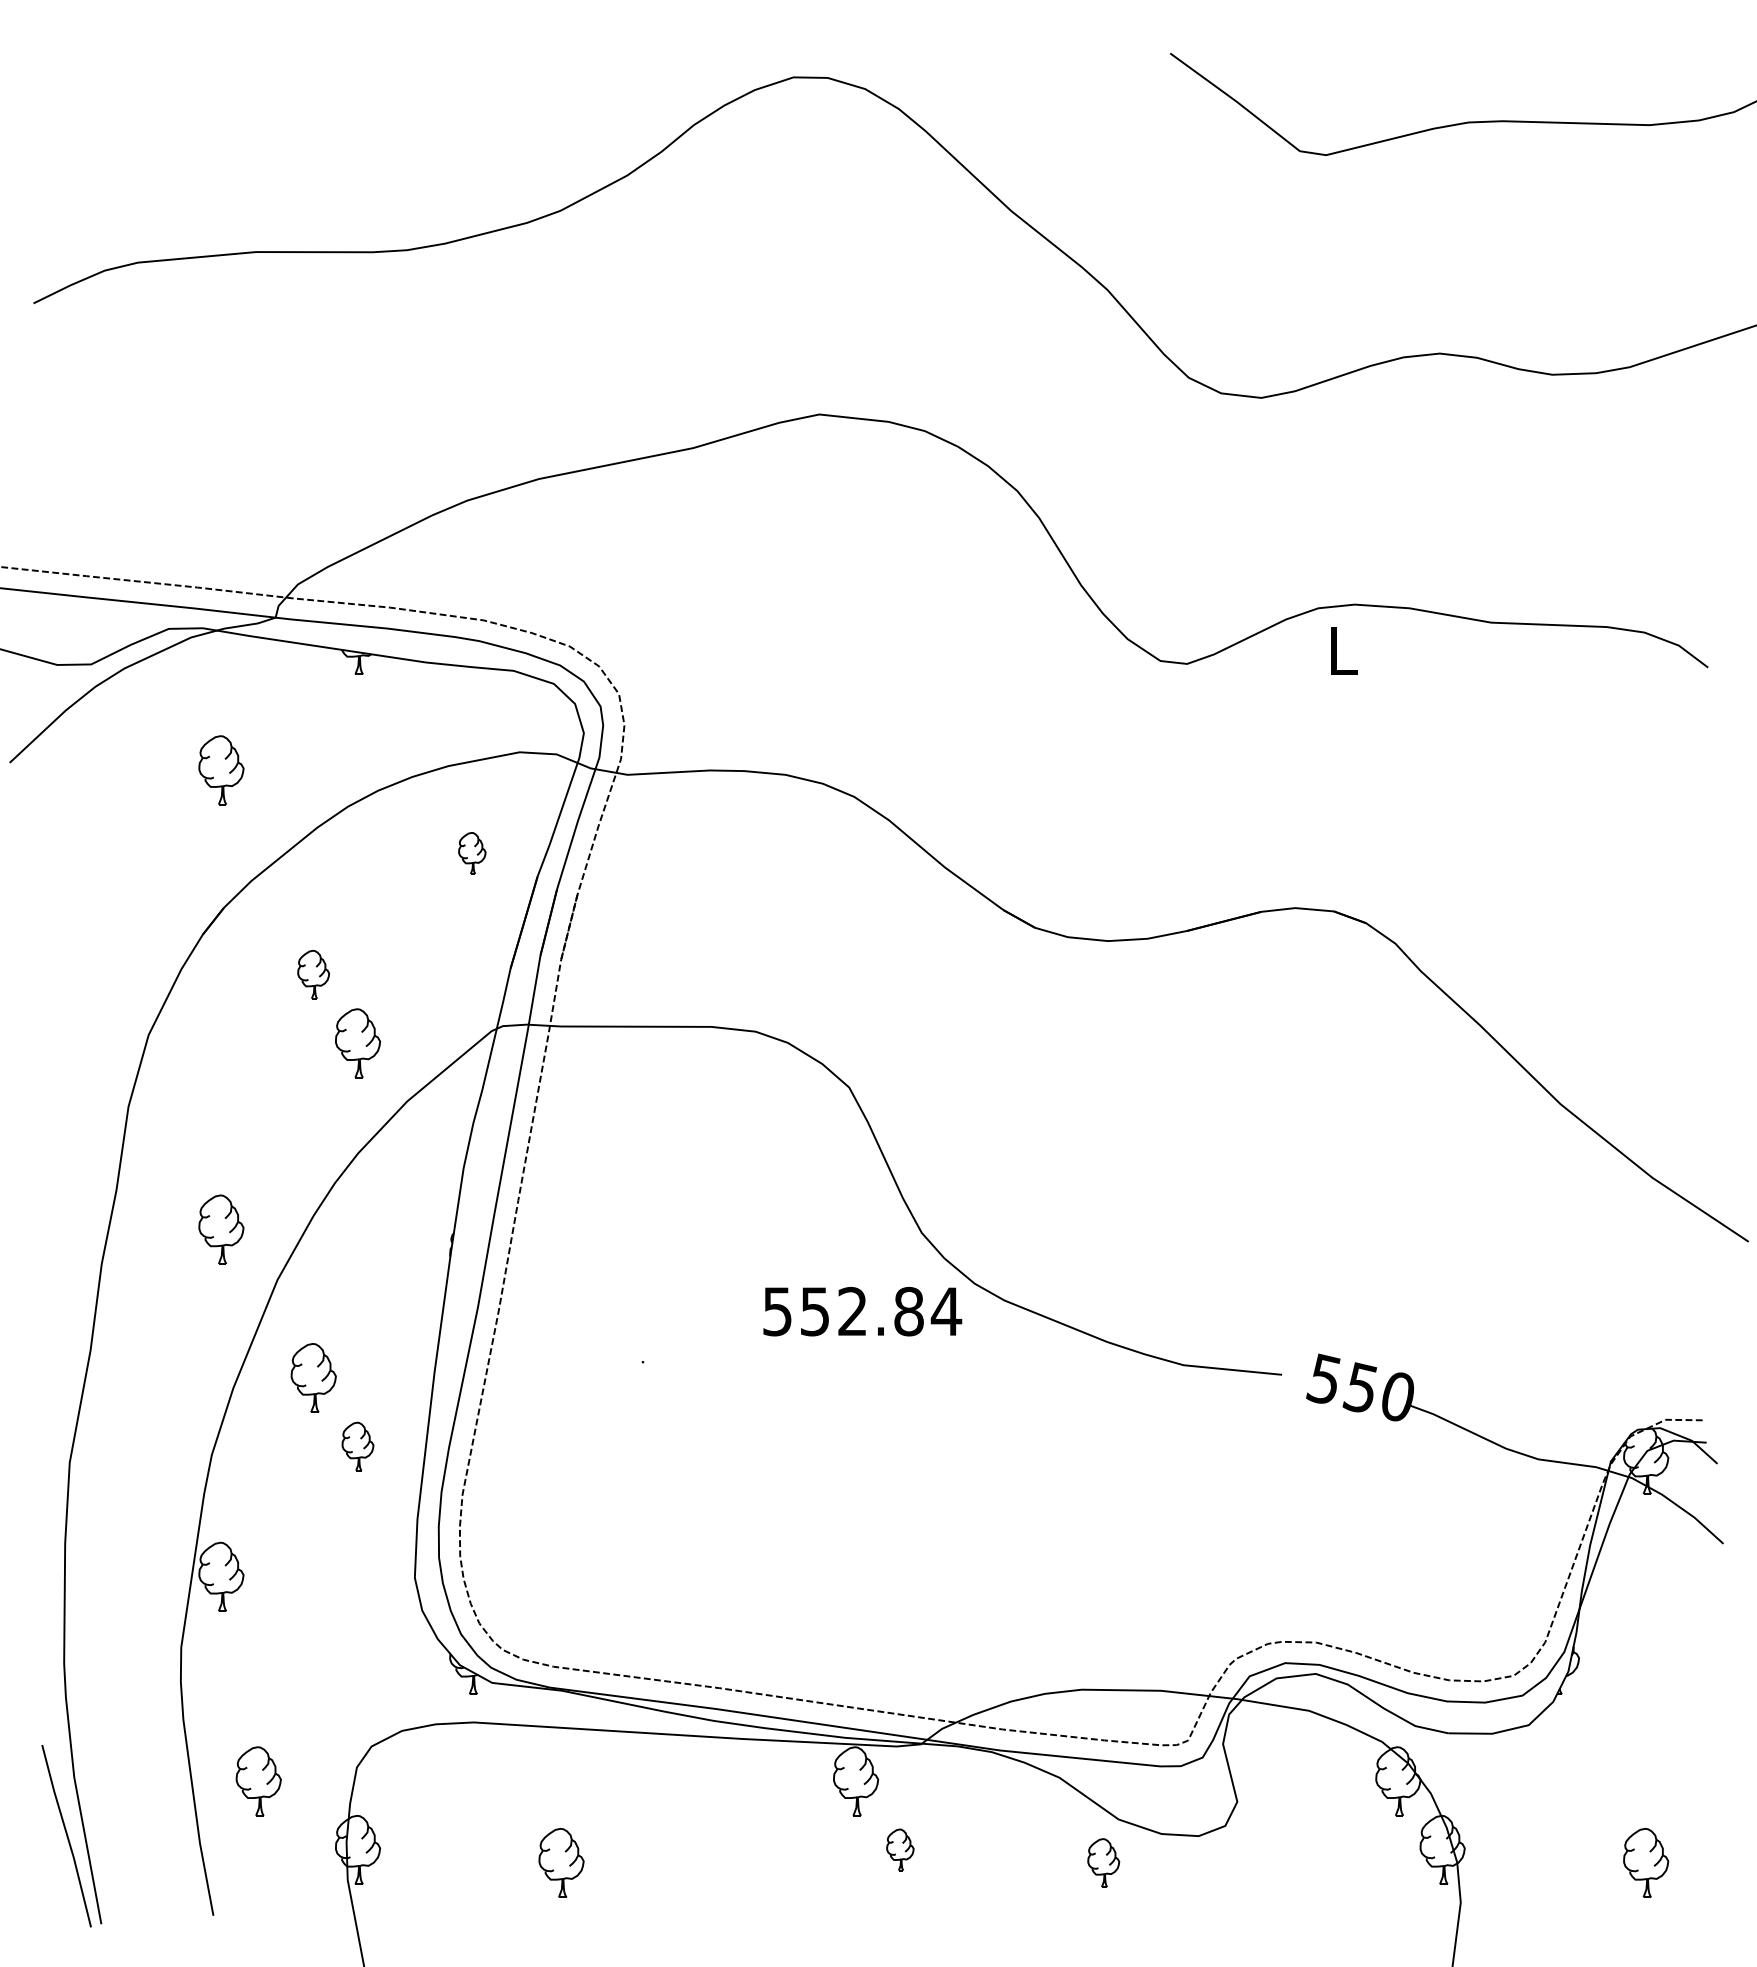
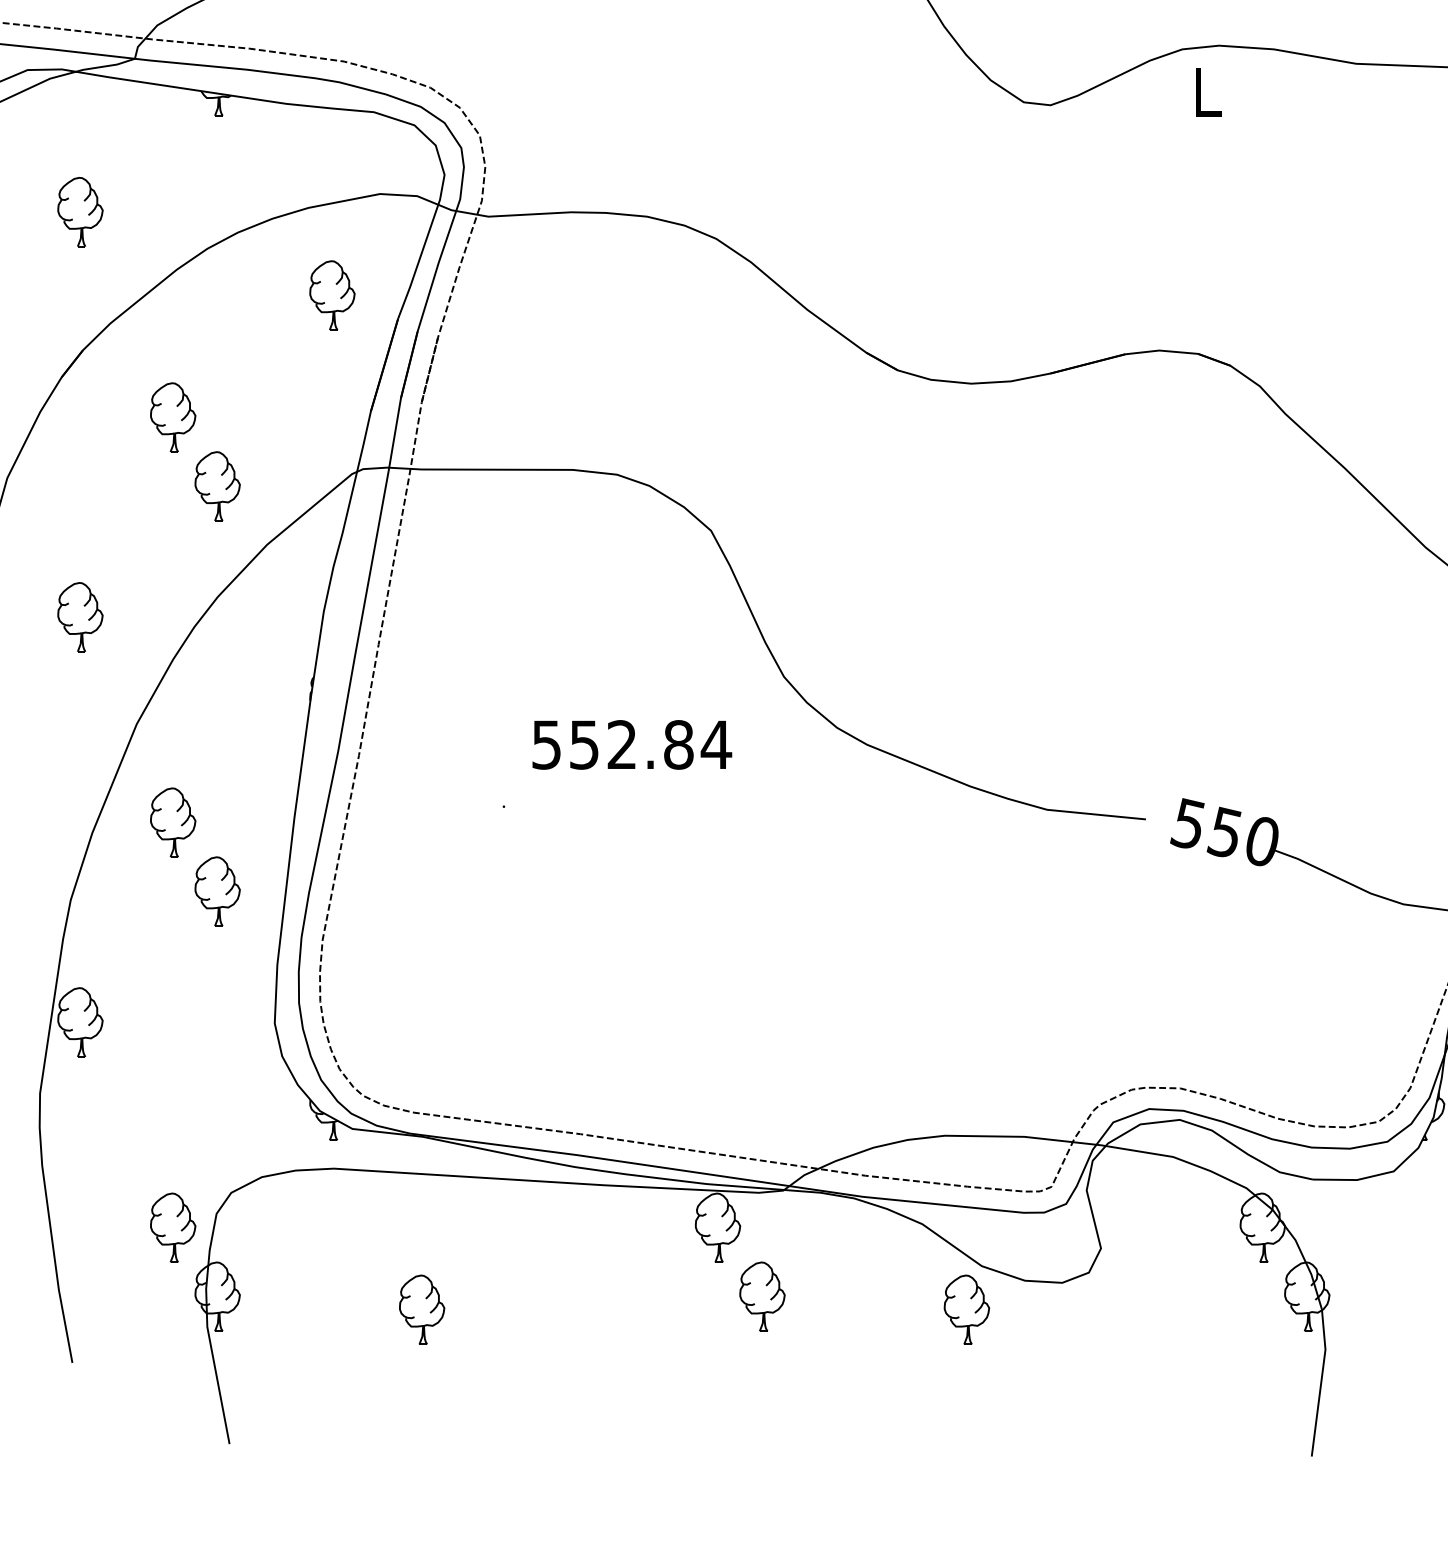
part: (472, 853) -> (332, 295), size x1.67
part: (313, 974) -> (172, 417), size x1.43
part: (221, 1229) -> (80, 617), moved
text: (862, 1311) -> (632, 744), moved
part: (357, 1446) -> (217, 891), size x1.43
part: (258, 1781) -> (172, 1227), moved
part: (900, 1849) -> (762, 1296), size x1.67
part: (1103, 1862) -> (966, 1309), size x1.43

